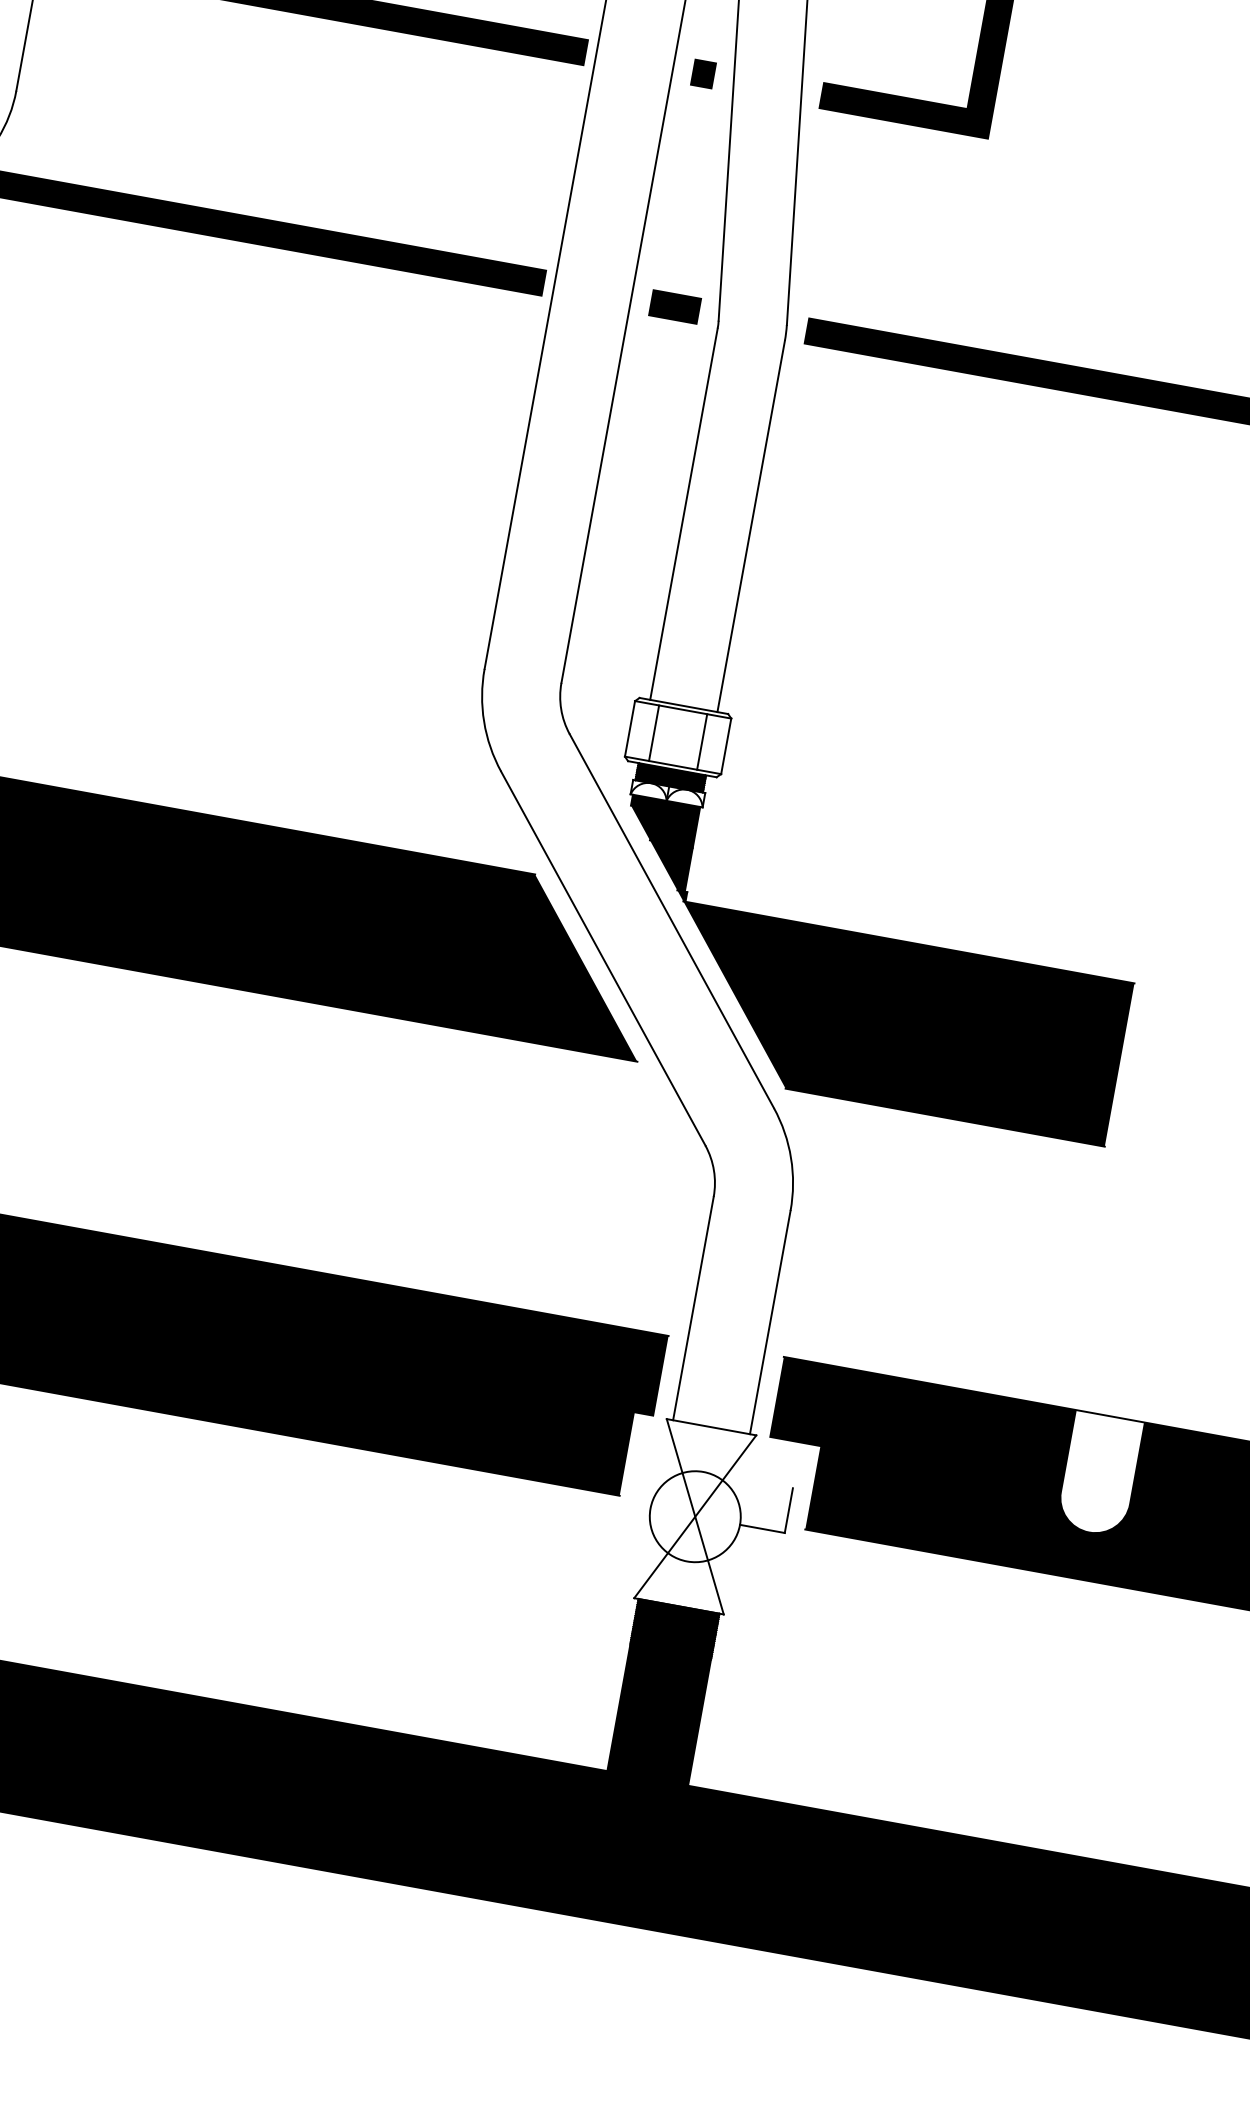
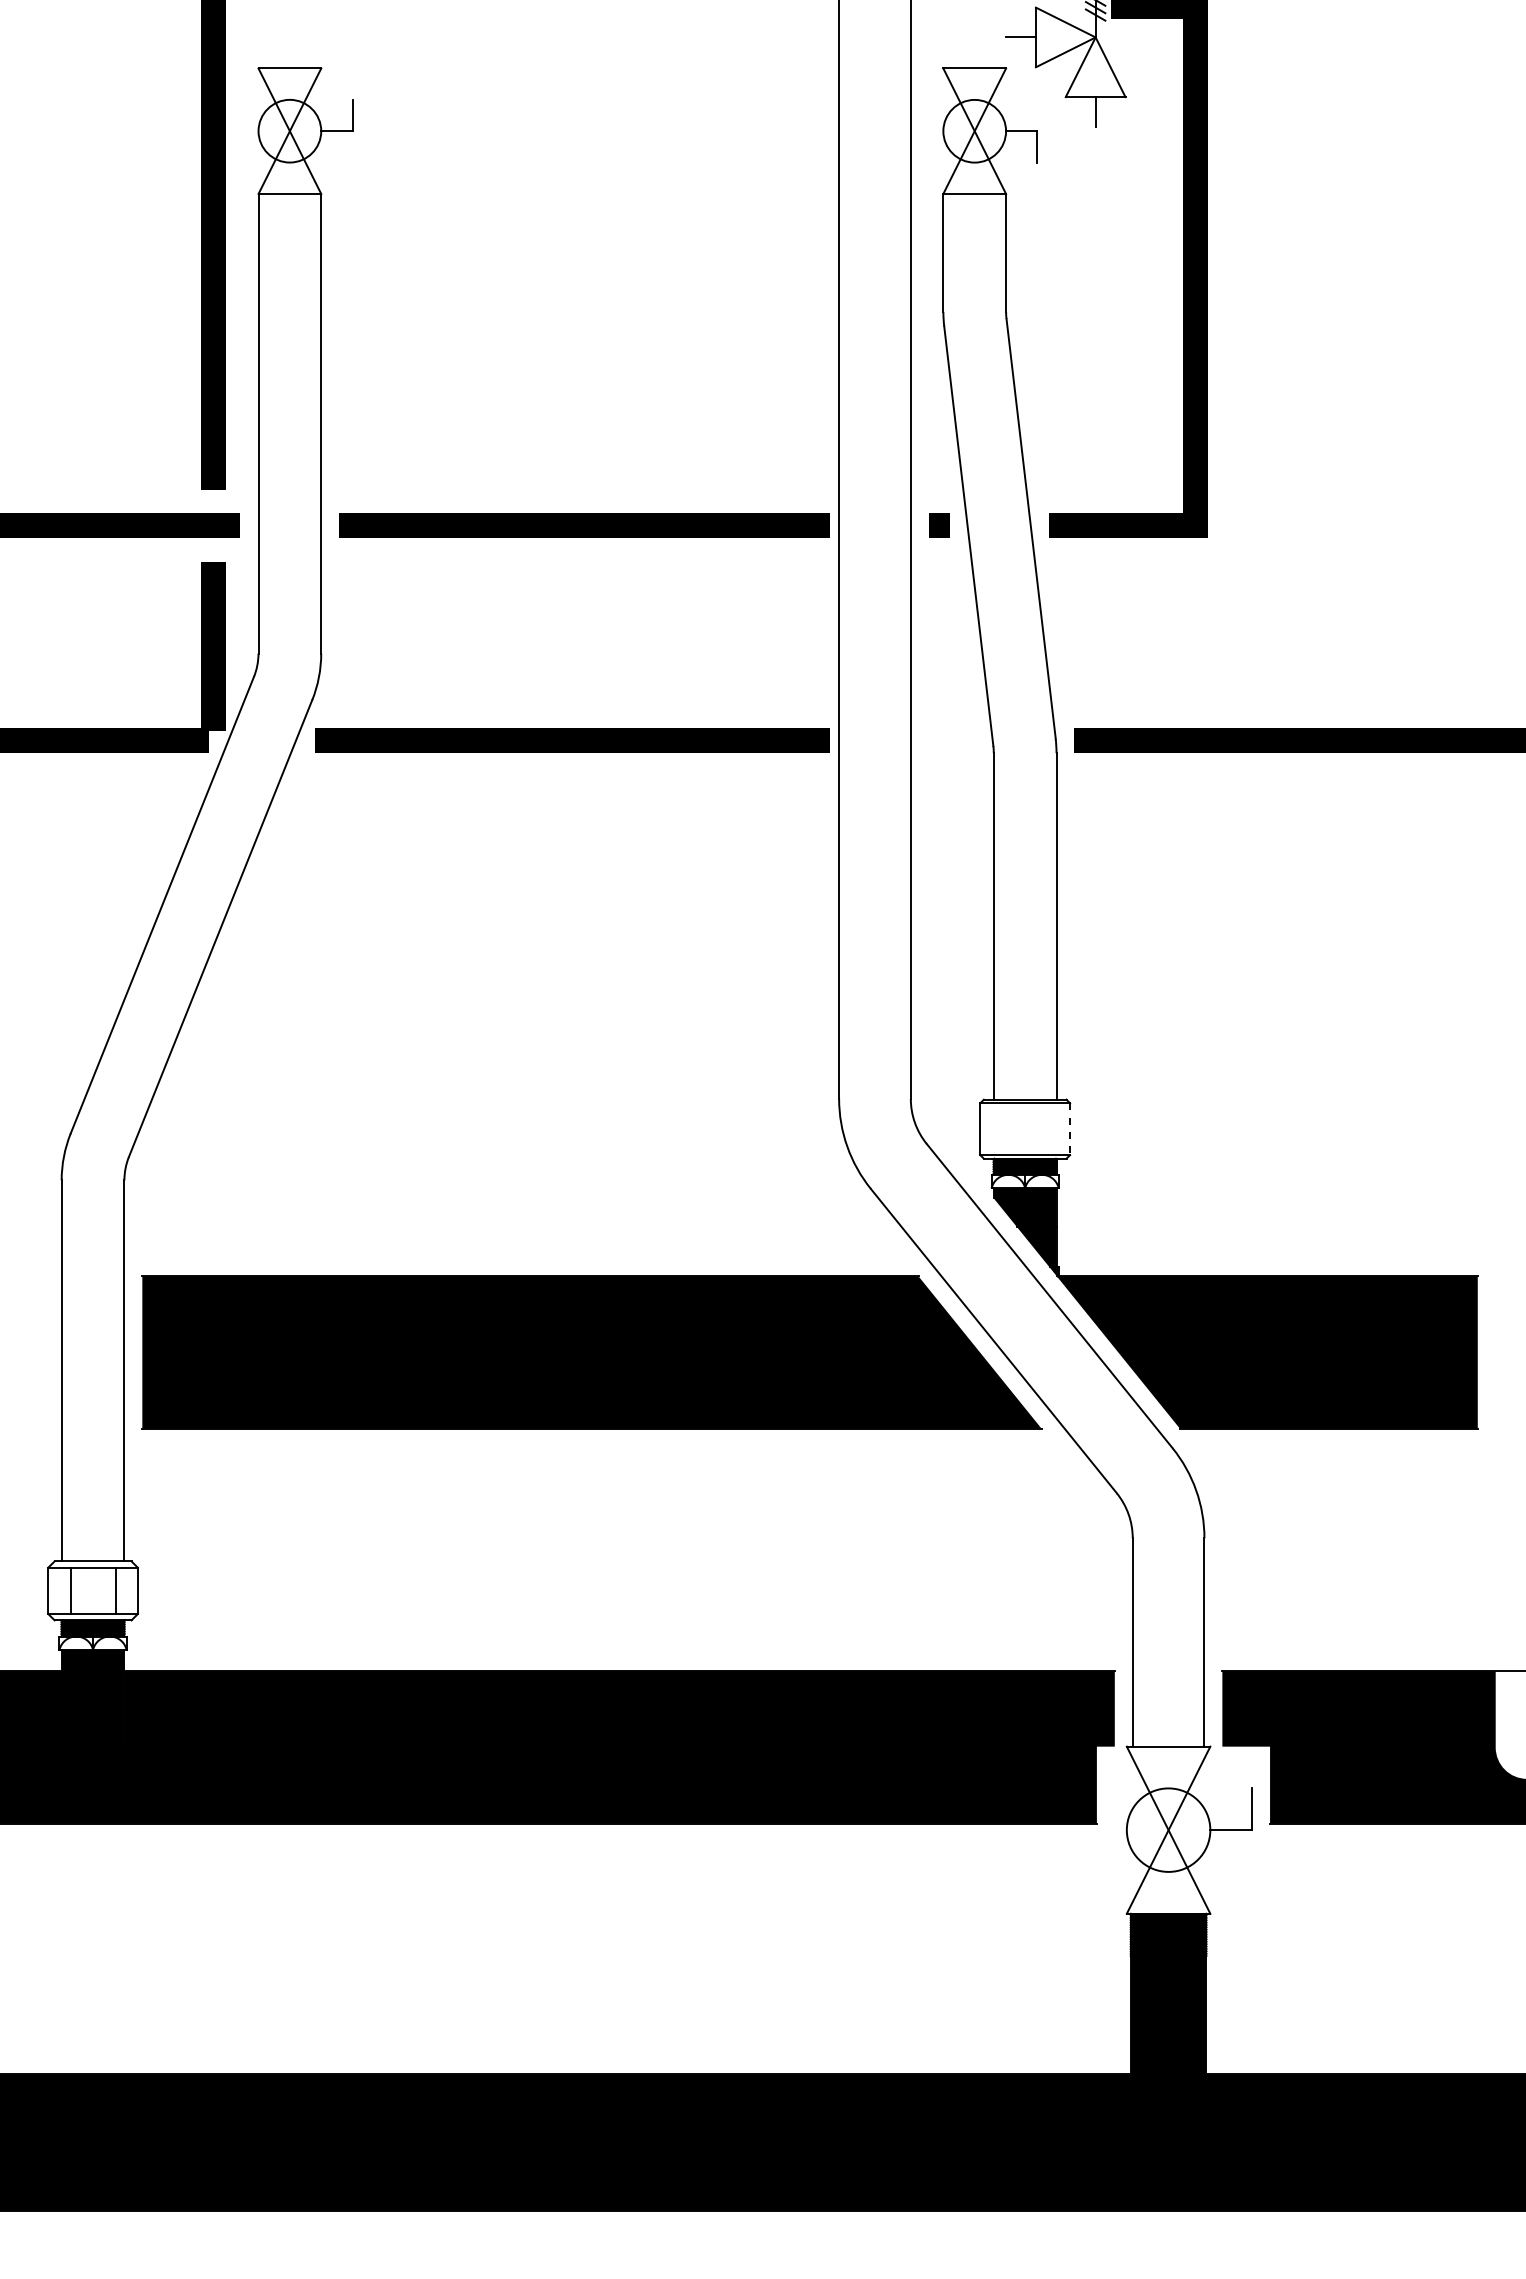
line: (674, 306) -> (951, 740), removed
line: (653, 733) -> (1002, 1129), removed
line: (701, 742) -> (1047, 1129), removed
line: (726, 746) -> (1070, 1129), solid -> dashed

